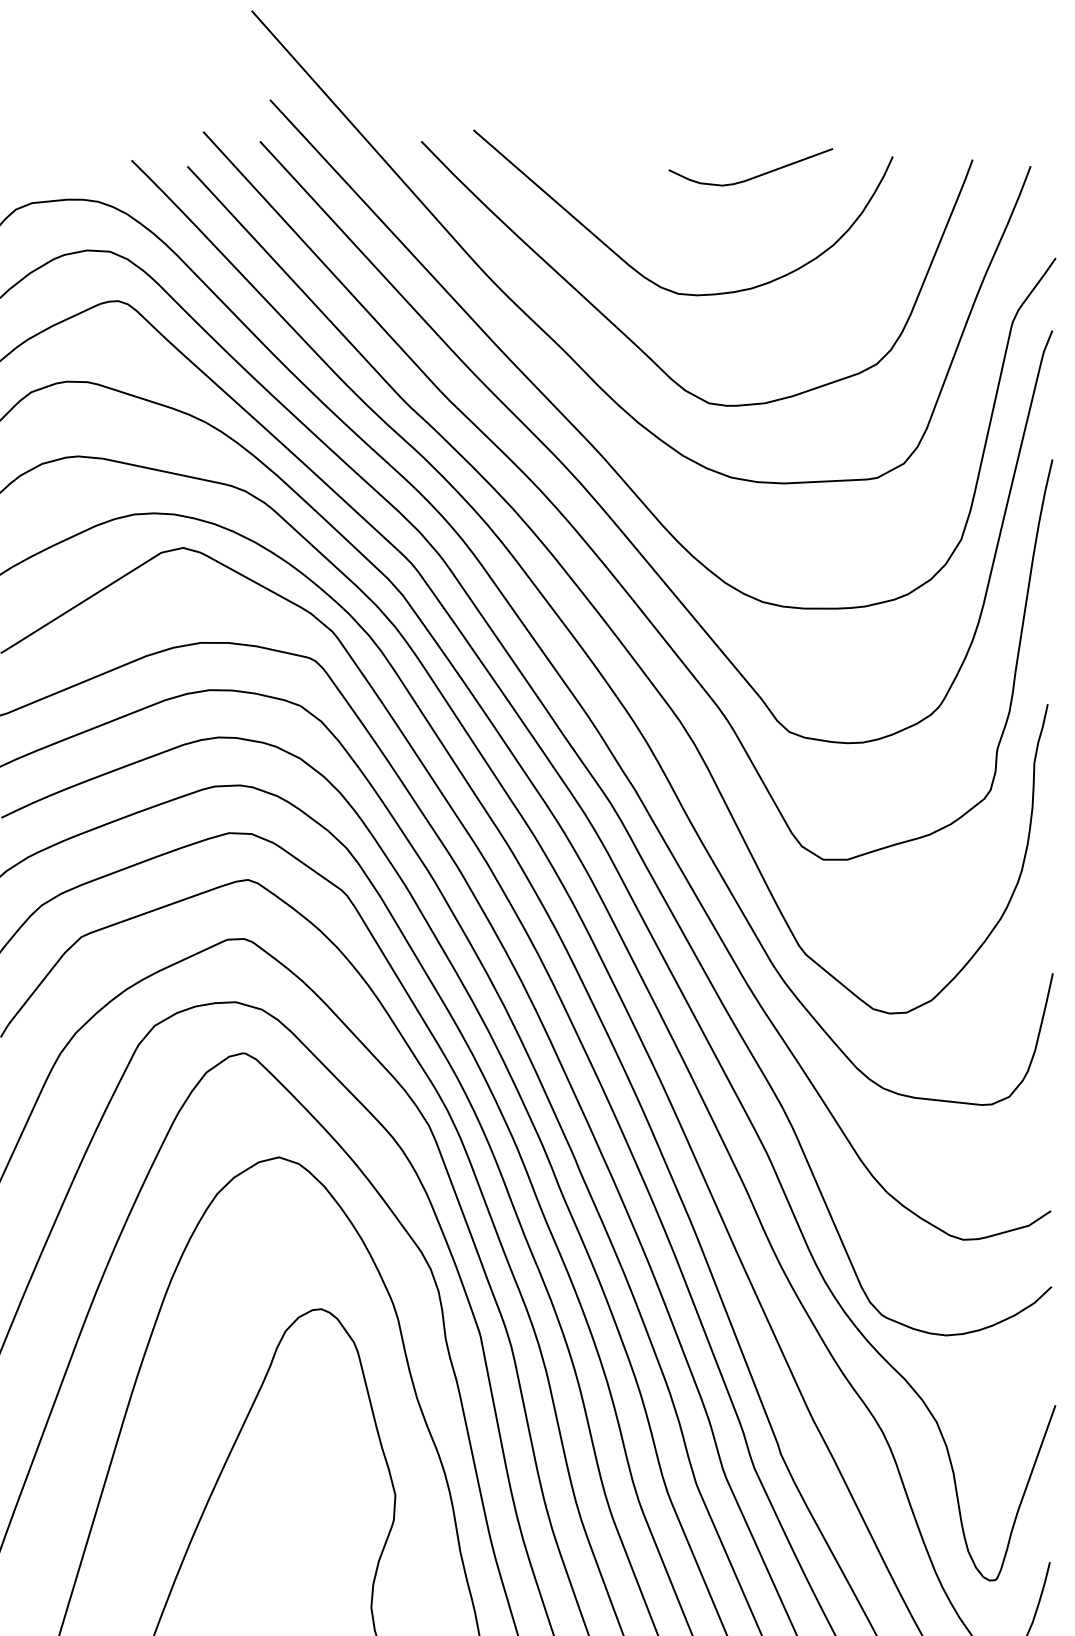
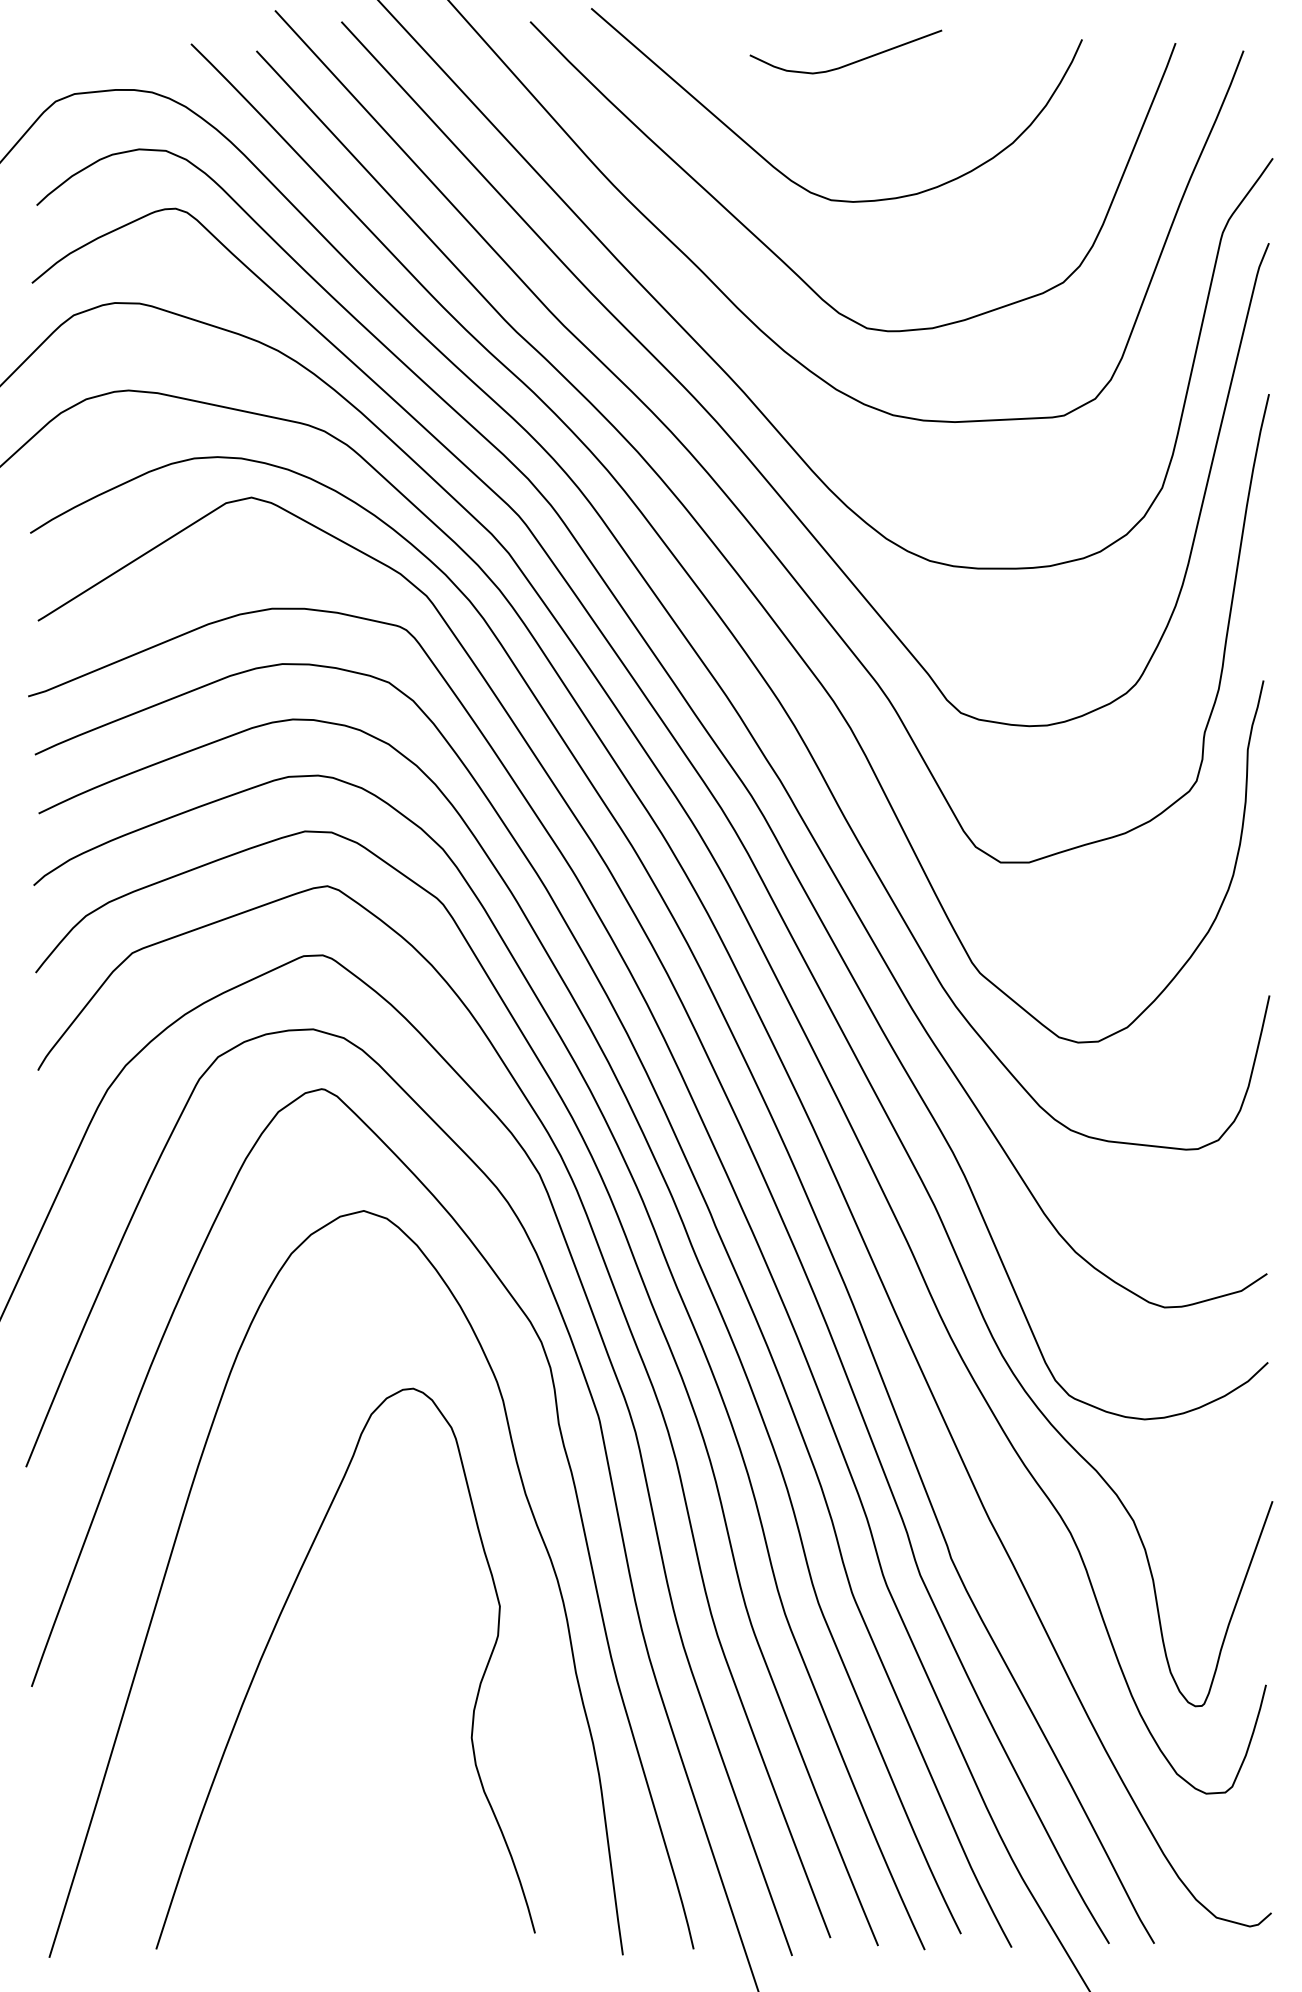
curve: (753, 177) -> (848, 63), moved

